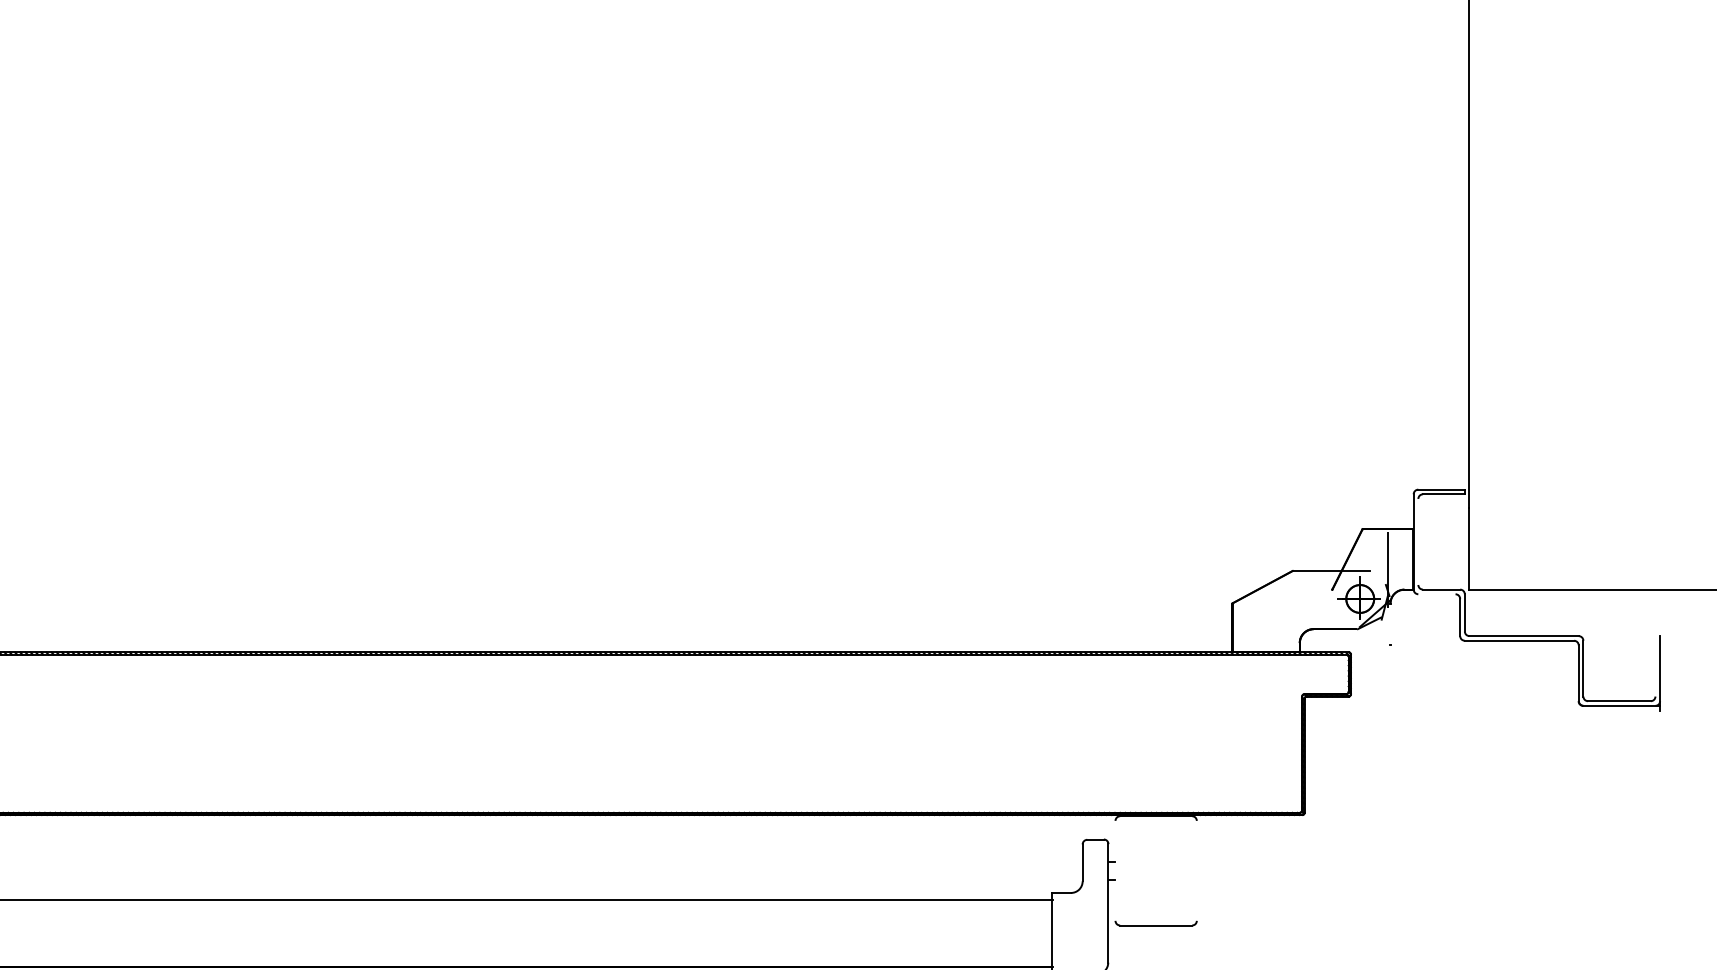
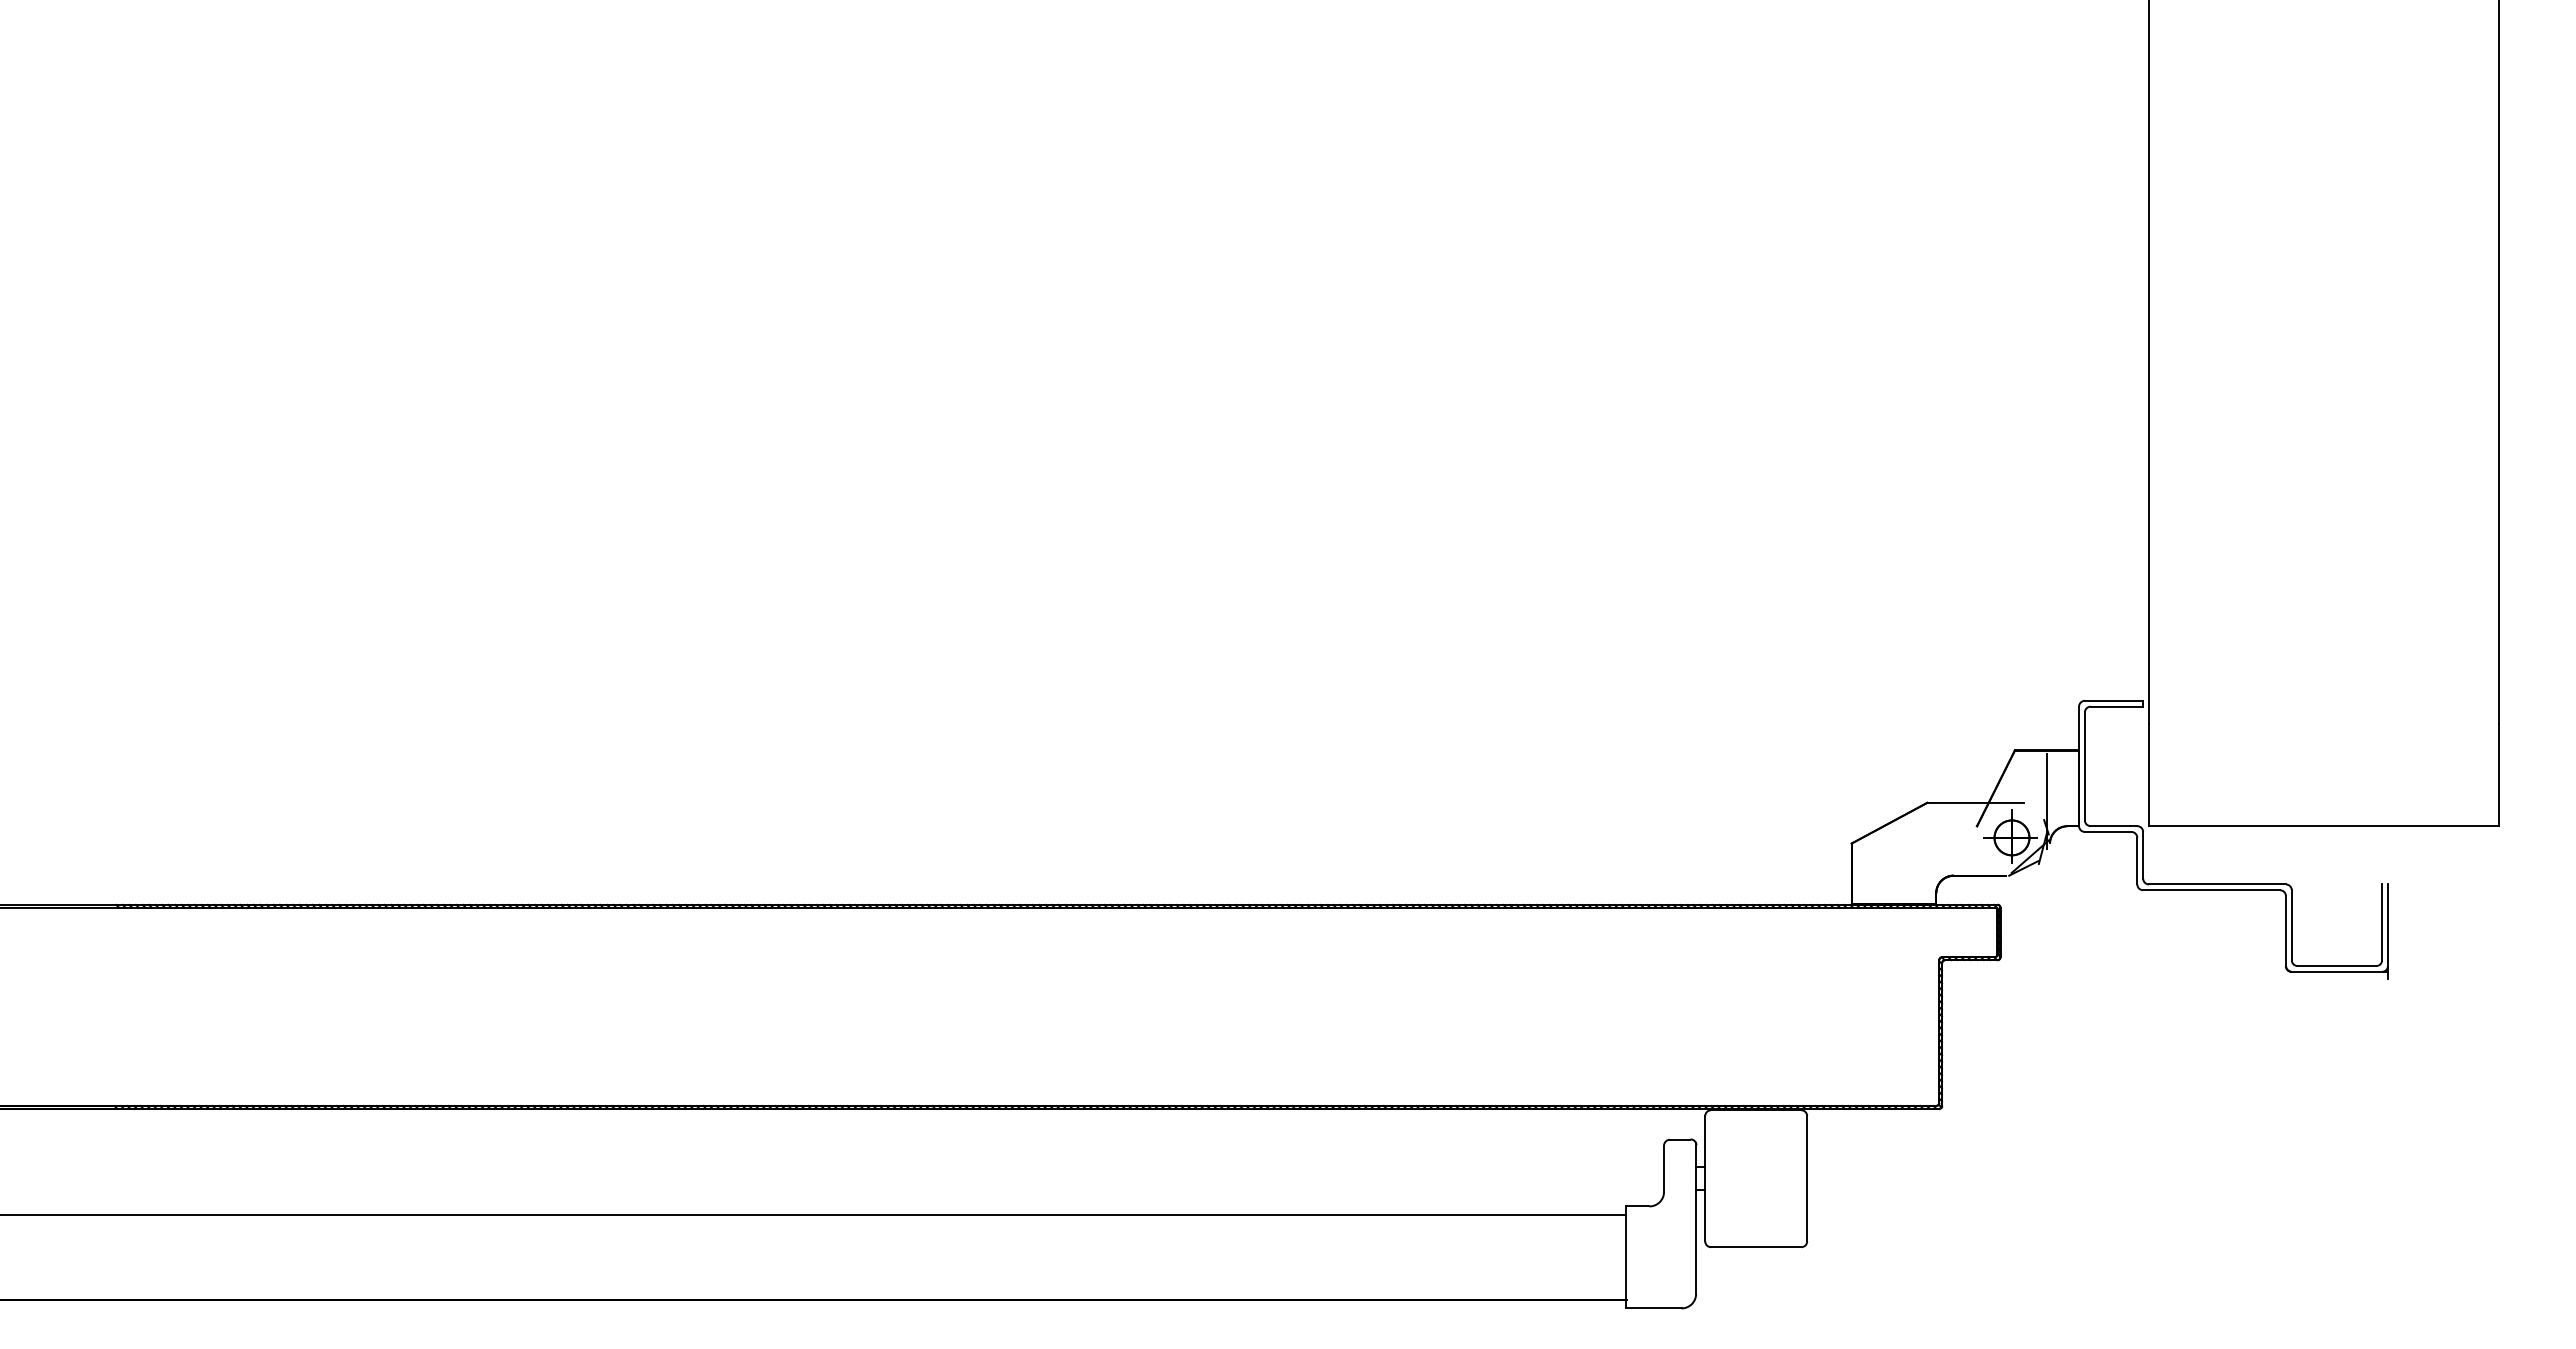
line: (1418, 542) -> (2084, 766), added
line: (1436, 593) -> (2107, 831), added
line: (1655, 666) -> (2382, 922), added
line: (1115, 870) -> (1705, 1178), added
line: (1197, 870) -> (1807, 1178), added

